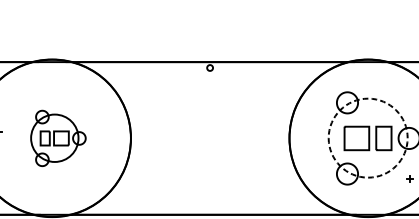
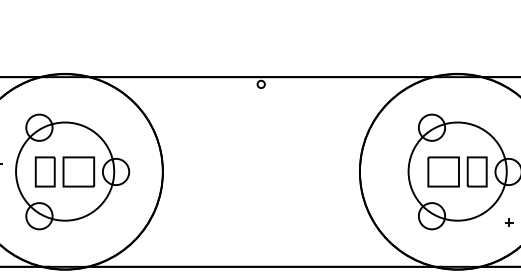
part: (58, 138) -> (72, 171), size x1.67
circle: (368, 138) -> (457, 171), dashed -> solid

